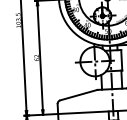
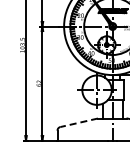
line: (78, 94) -> (78, 122), solid -> dashed

